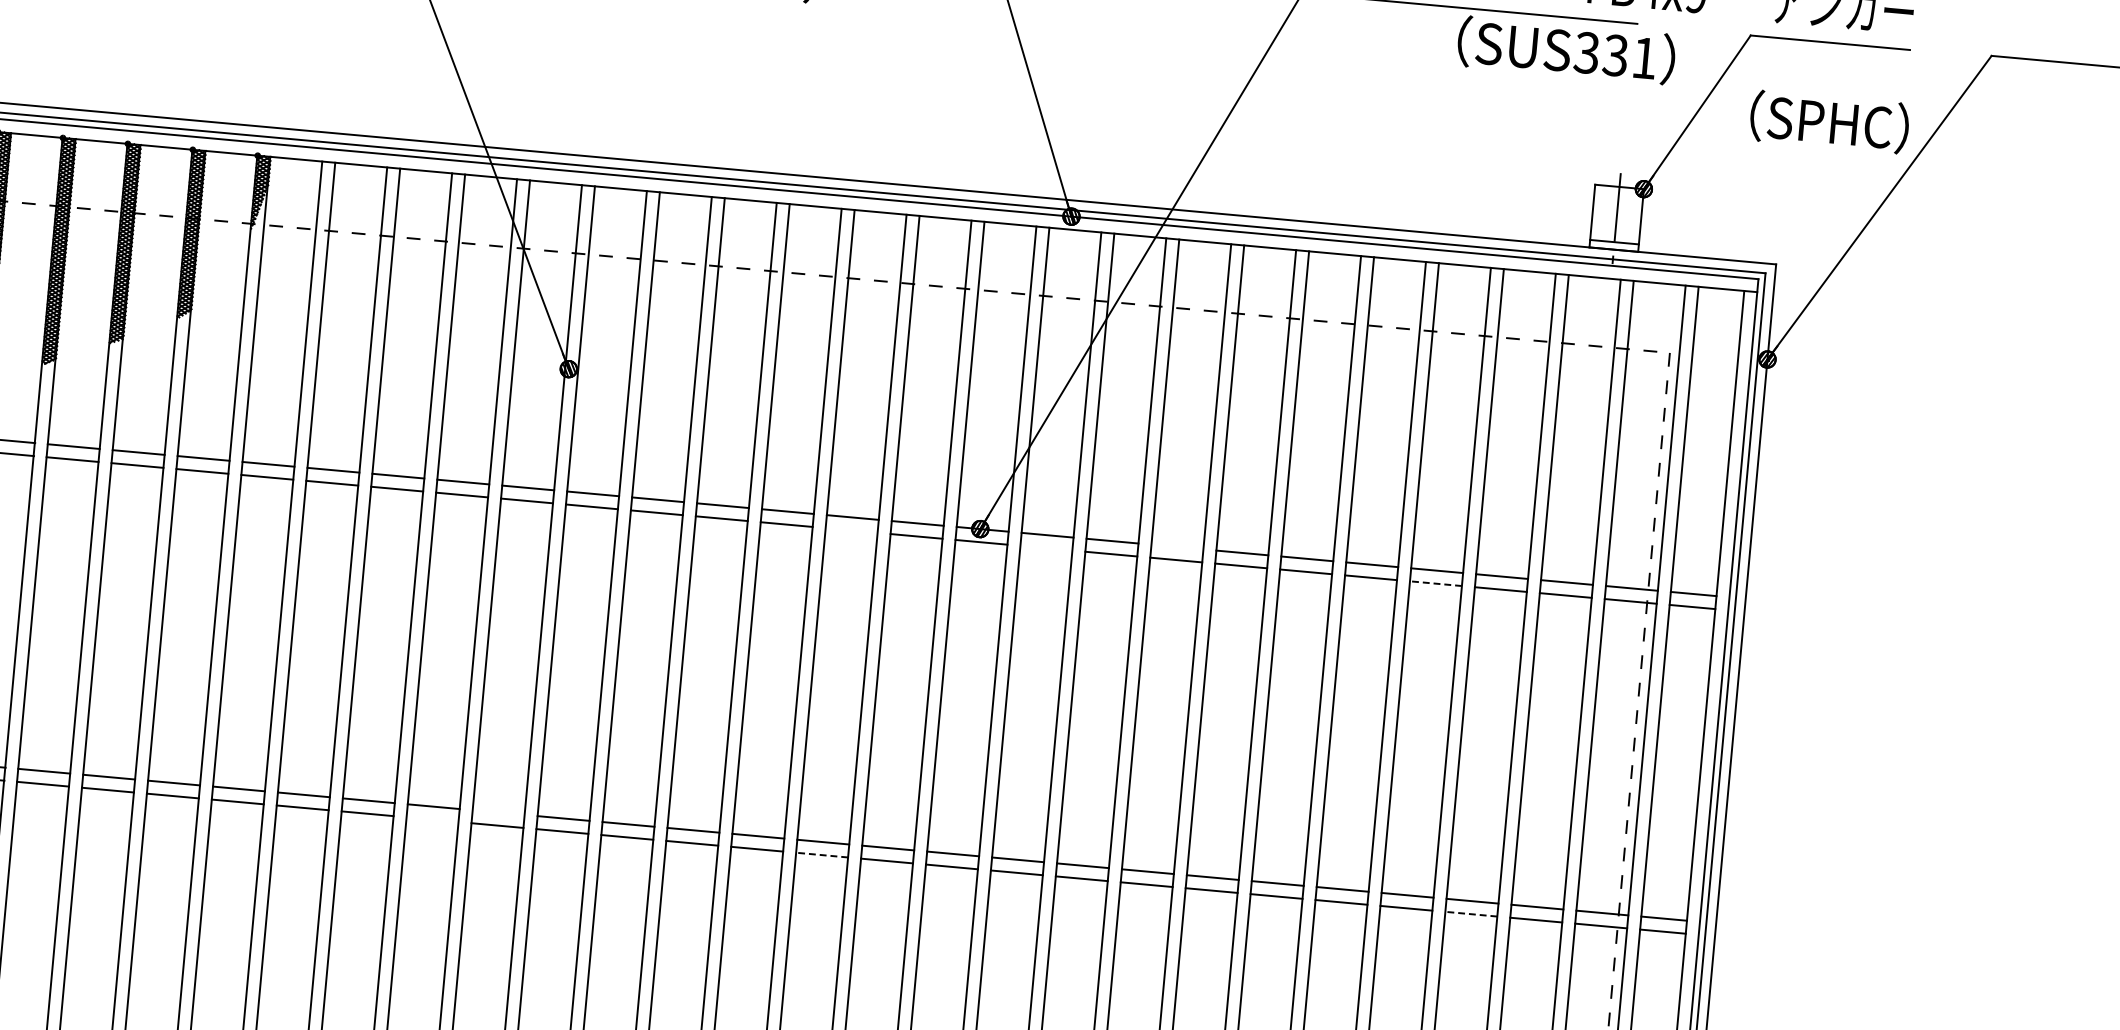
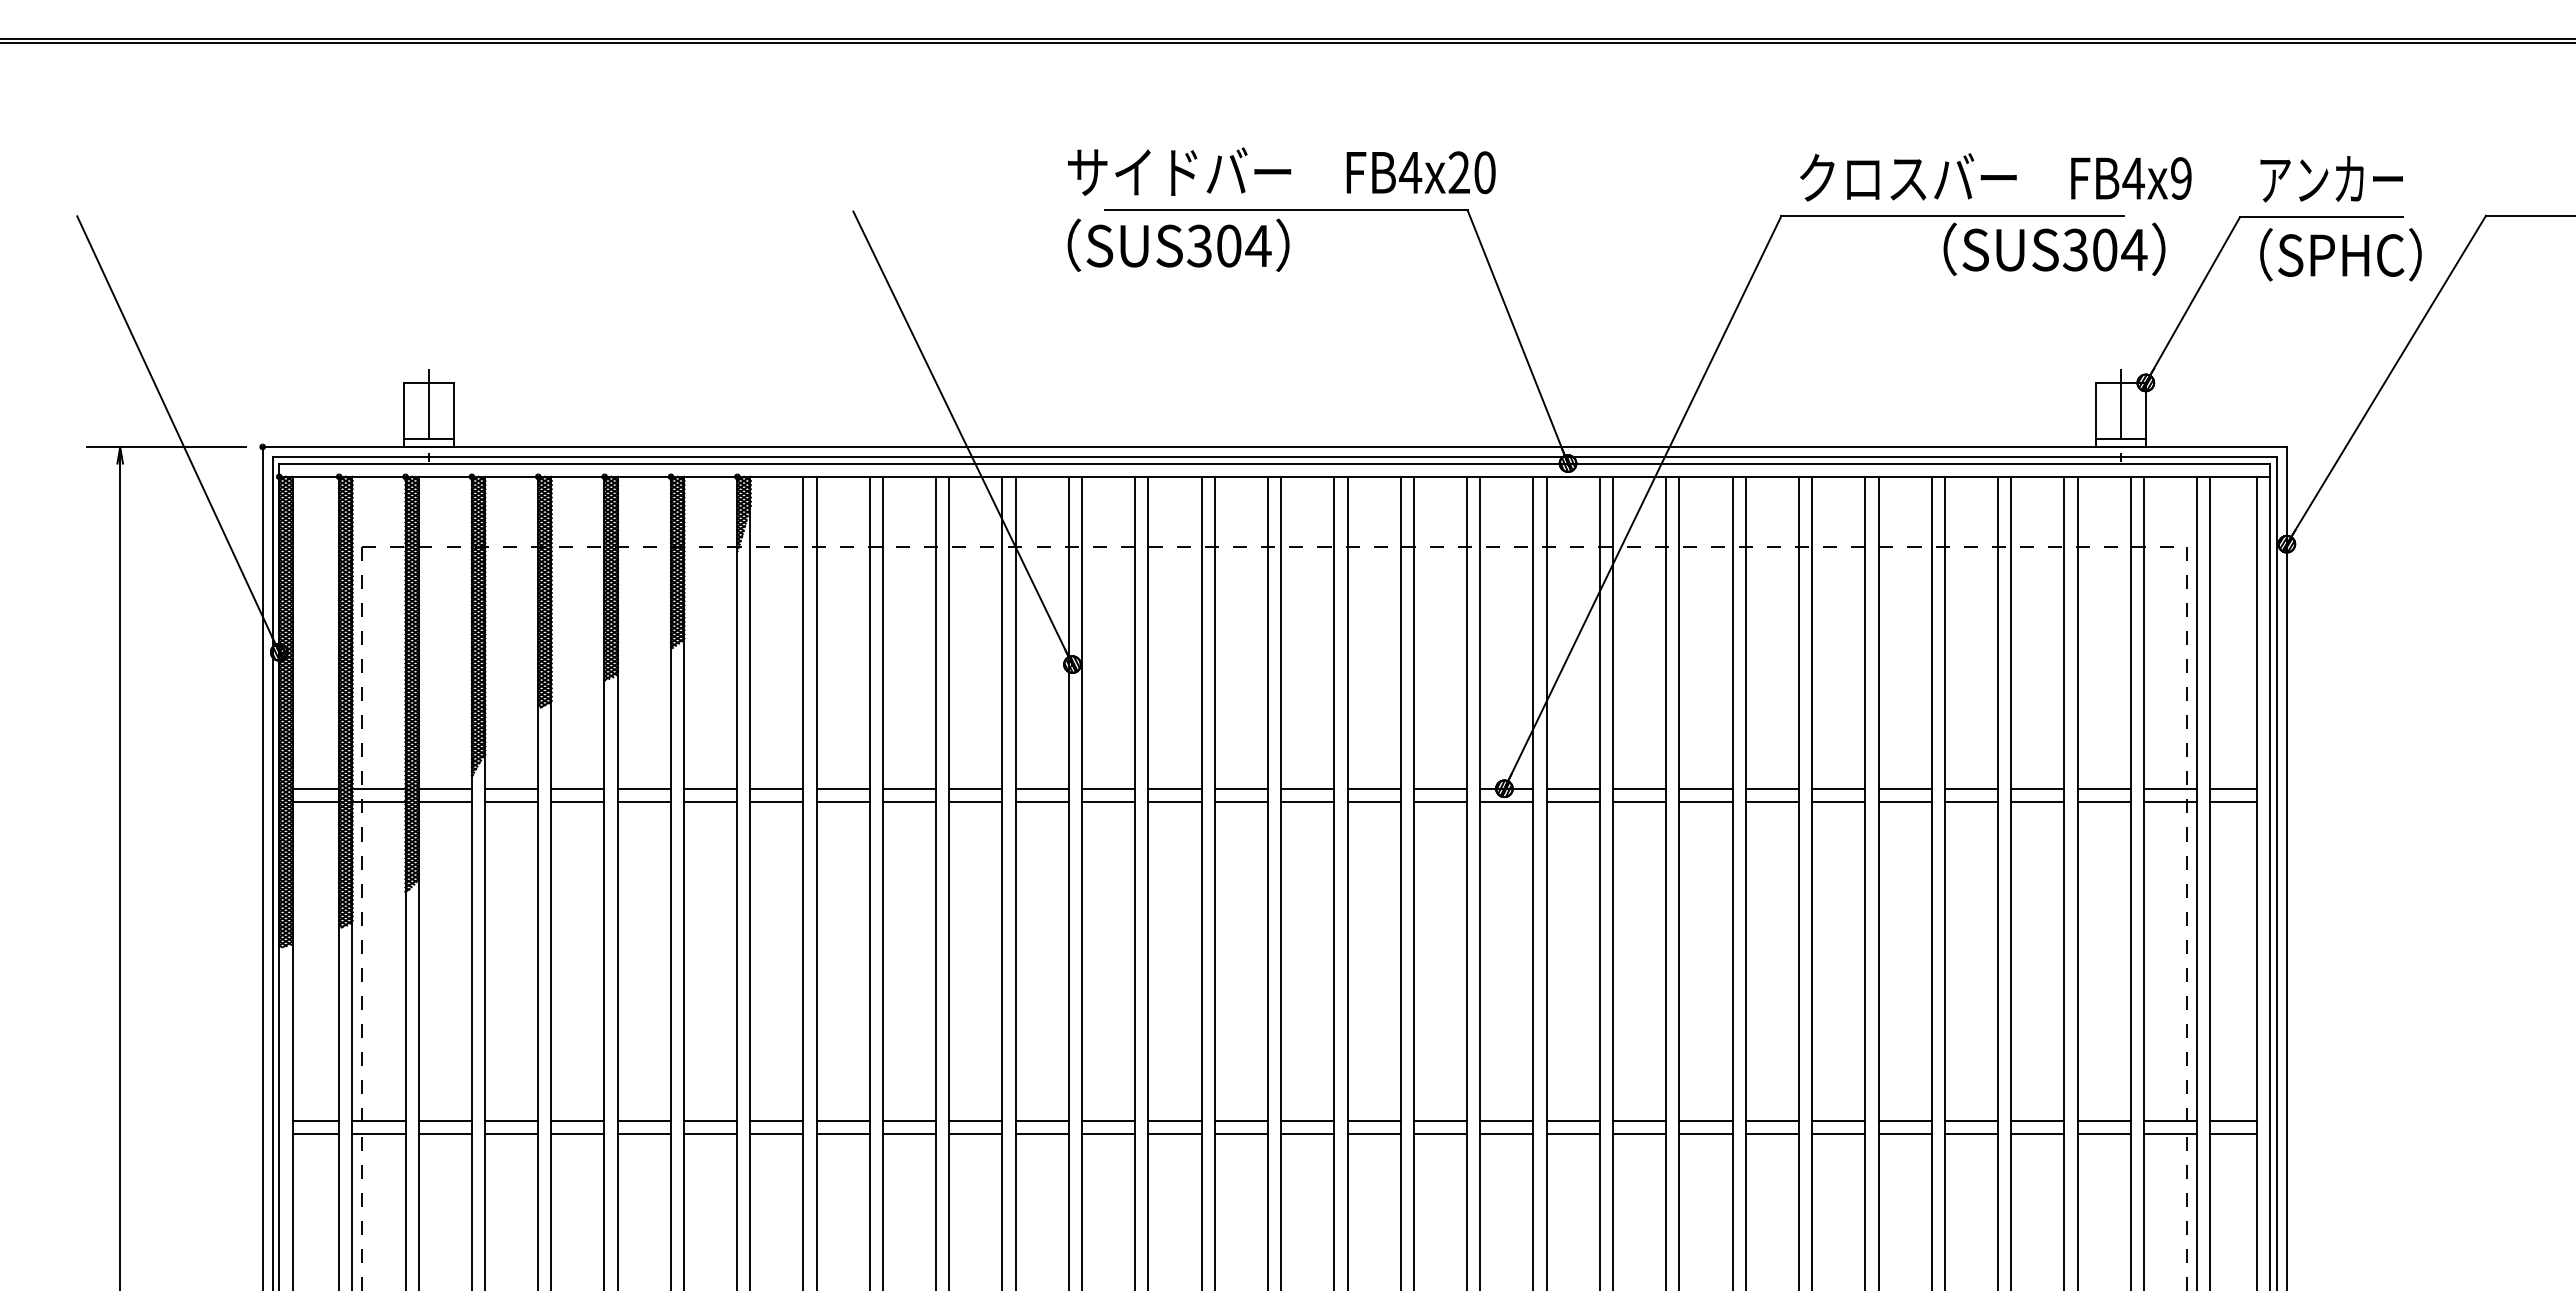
text: (1630, 56) -> (2119, 249), SUS331 -> SUS304
text: (1829, 121) -> (2340, 254), moved
line: (851, 530) -> (1373, 802), added
line: (1177, 546) -> (1705, 788), added
line: (1045, 548) -> (1572, 802), added
line: (1436, 584) -> (1971, 802), dashed -> solid
line: (497, 812) -> (1041, 1120), added
line: (432, 819) -> (975, 1133), added
line: (822, 854) -> (1374, 1133), dashed -> solid
line: (1471, 913) -> (2037, 1133), dashed -> solid

